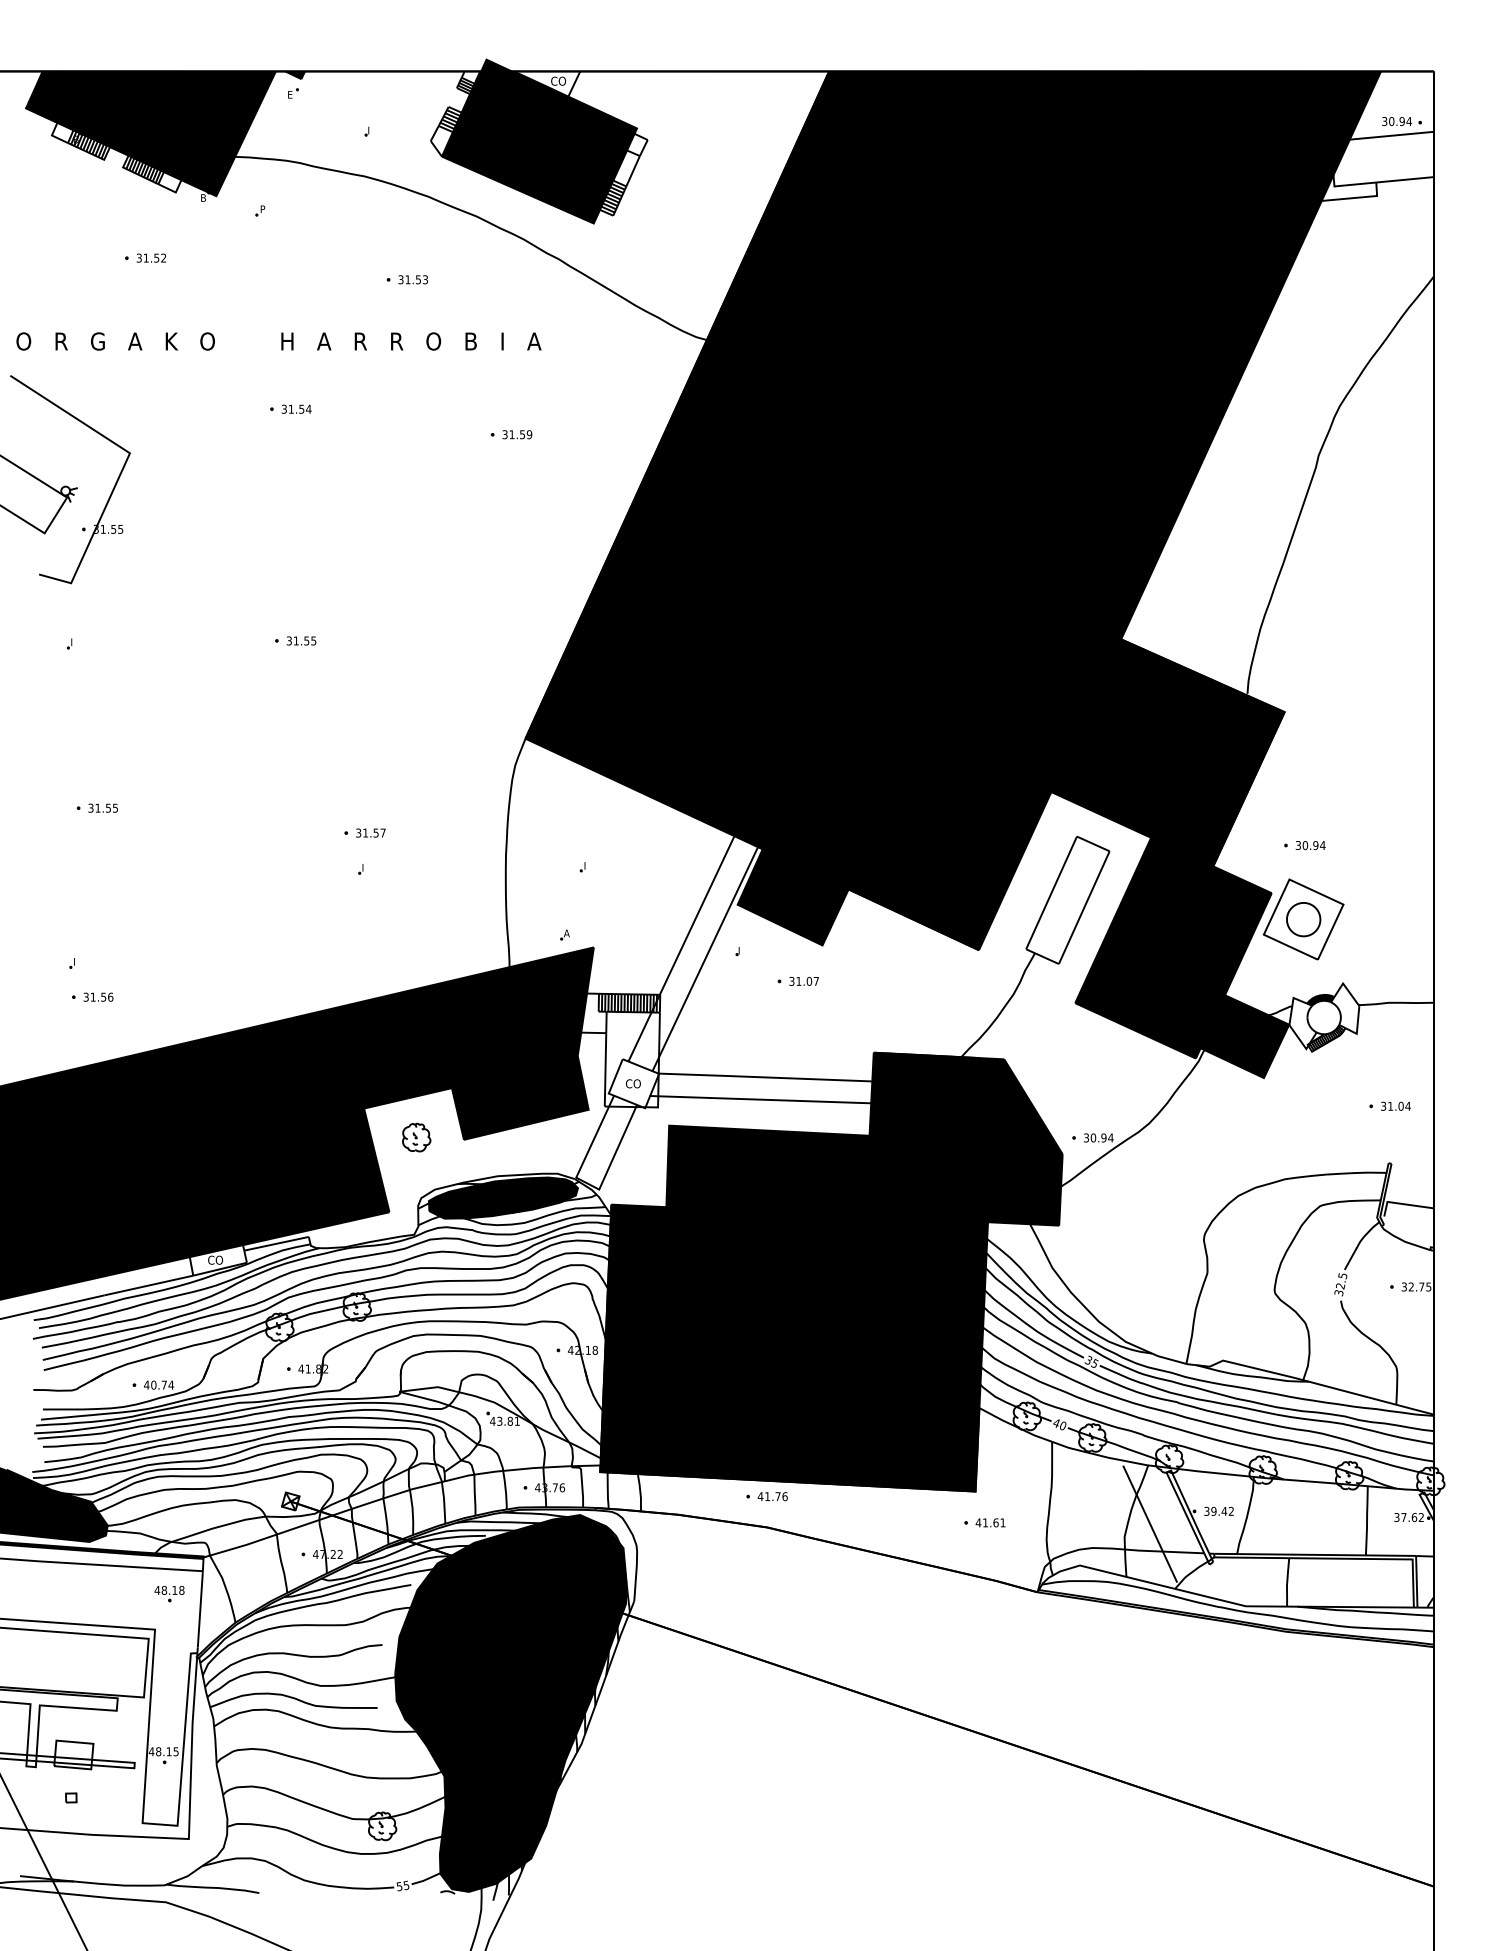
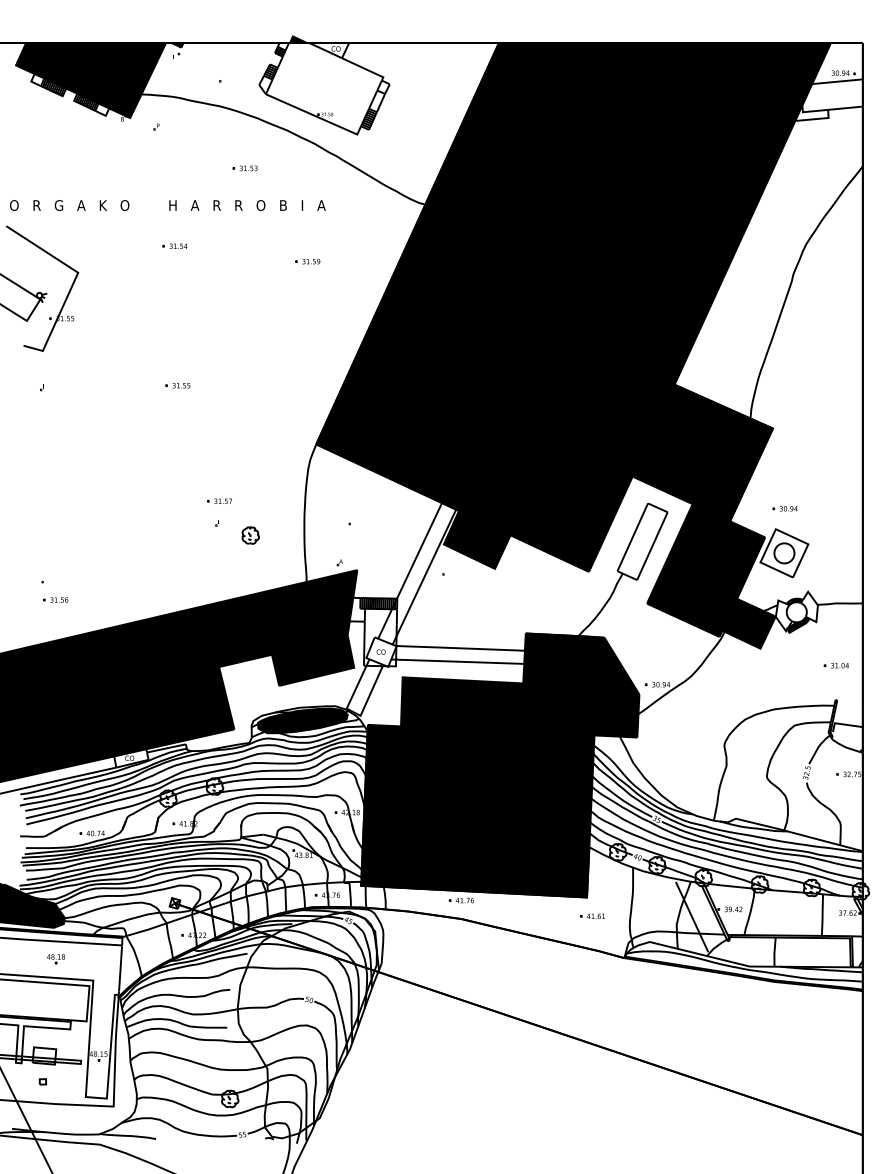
fill: (539, 146) -> (324, 88), removed
part: (145, 258) -> (87, 155), removed
part: (97, 806) -> (58, 485), removed
part: (796, 981) -> (479, 590), removed
part: (416, 1137) -> (250, 535), moved
part: (168, 1594) -> (55, 959), moved
fill: (509, 1702) -> (306, 1024), removed

